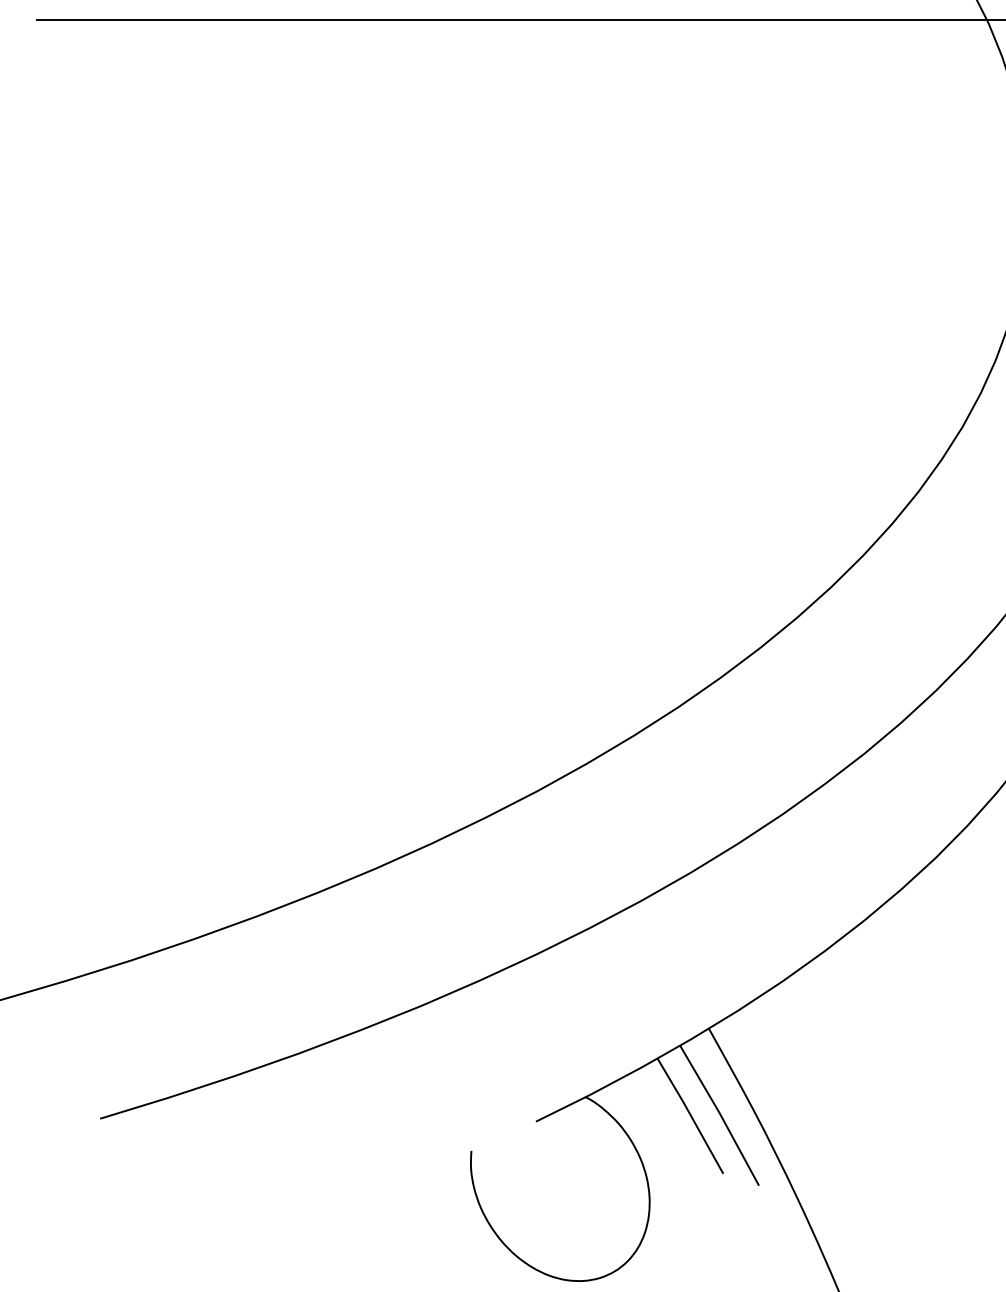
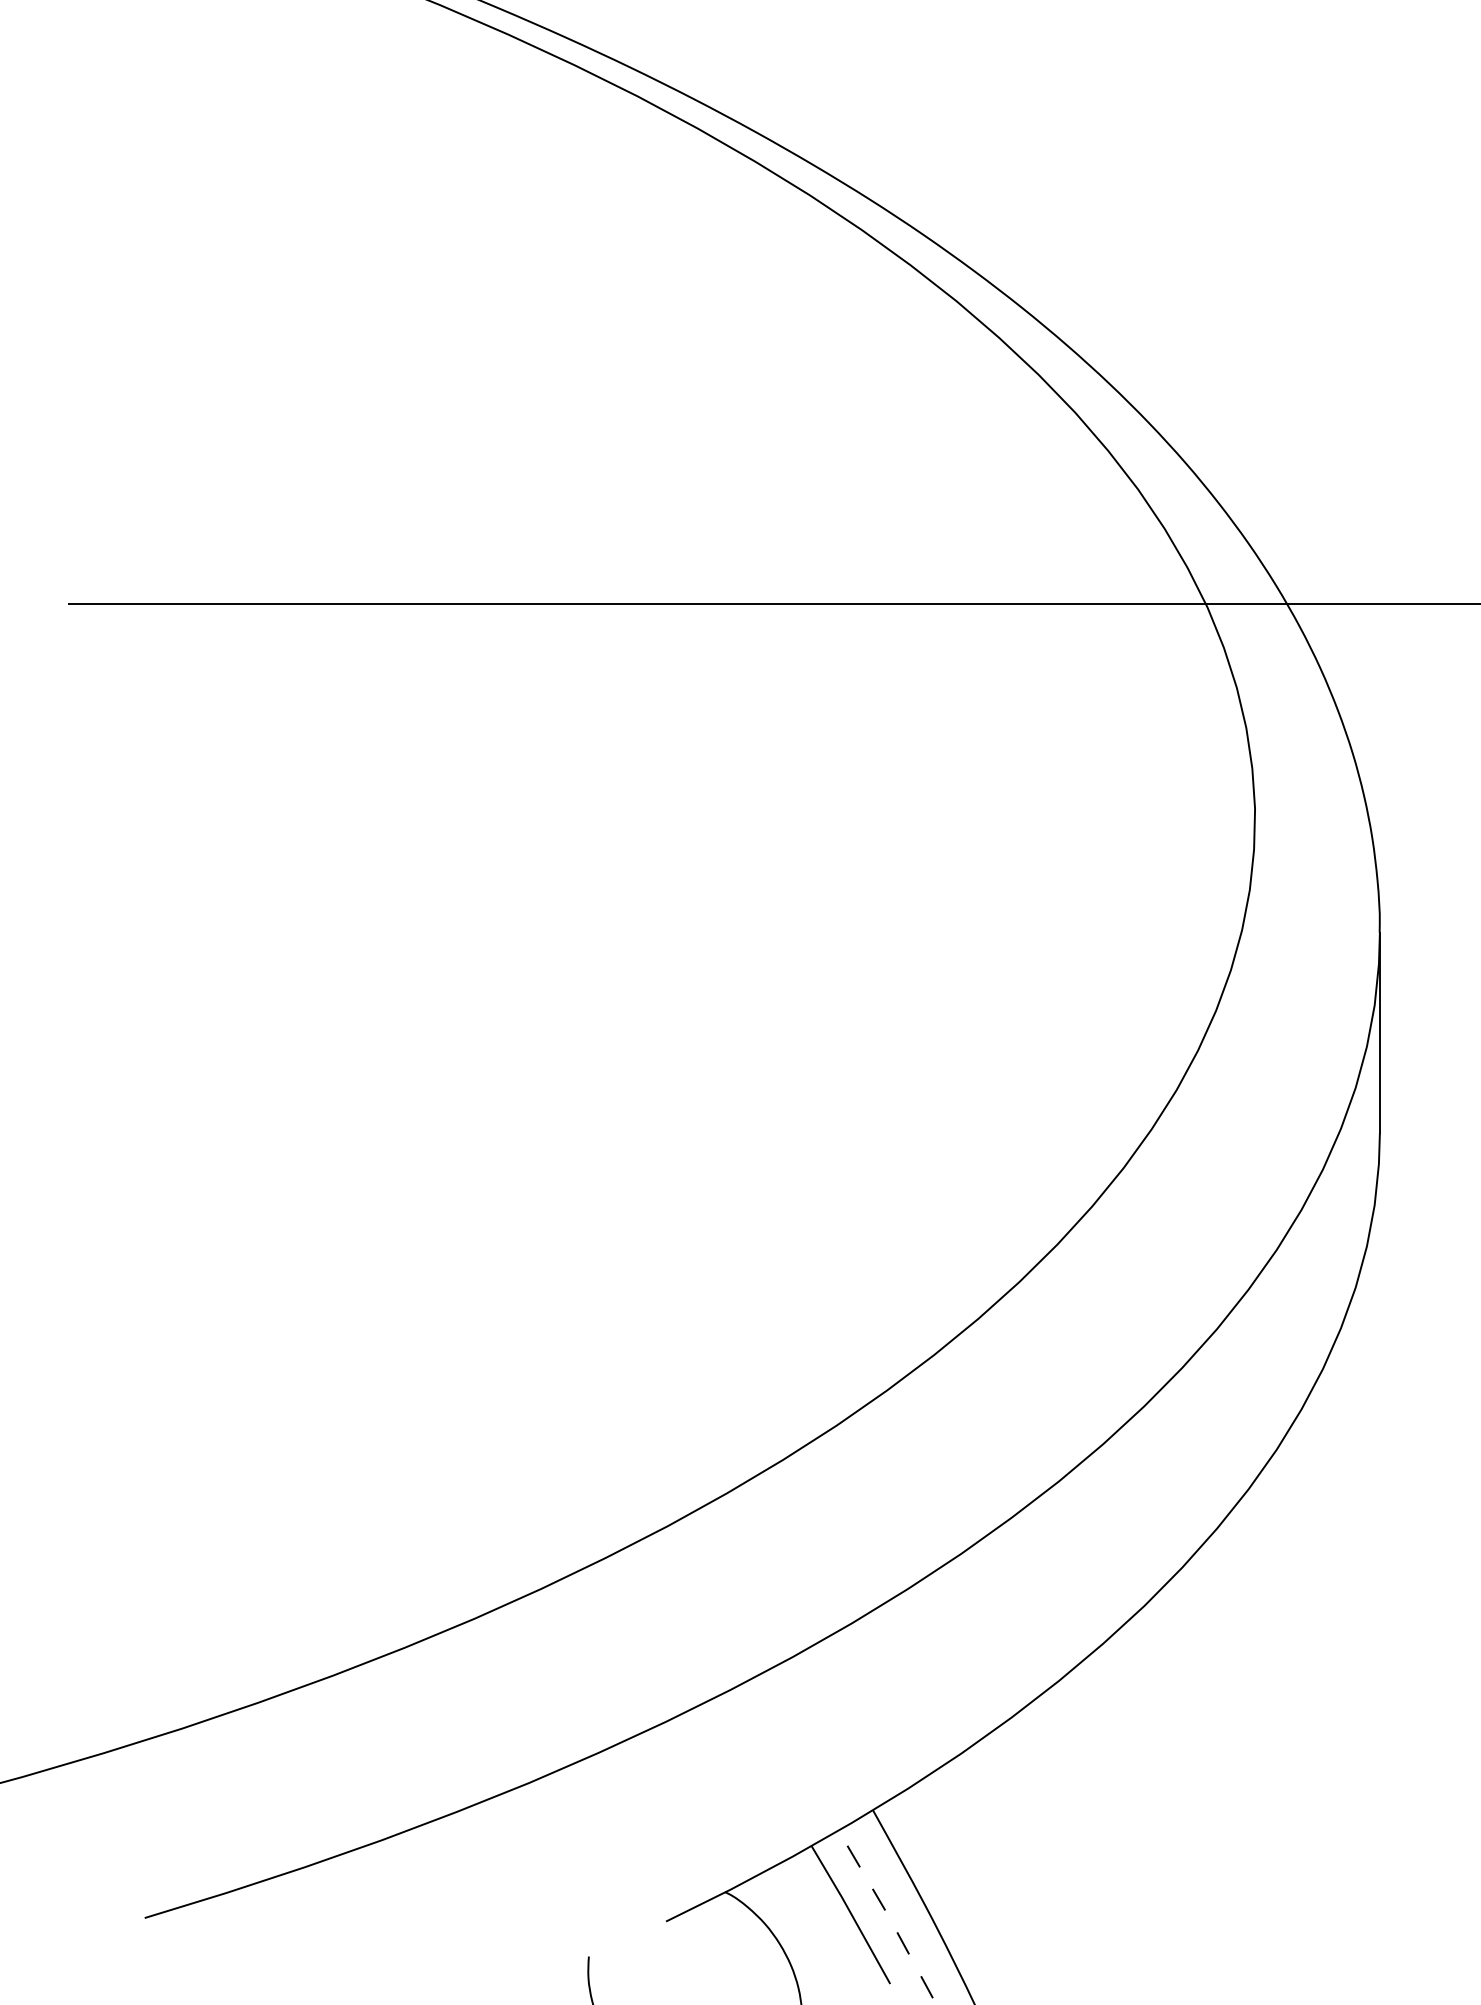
line: (720, 1114) -> (886, 1913), solid -> dashed

